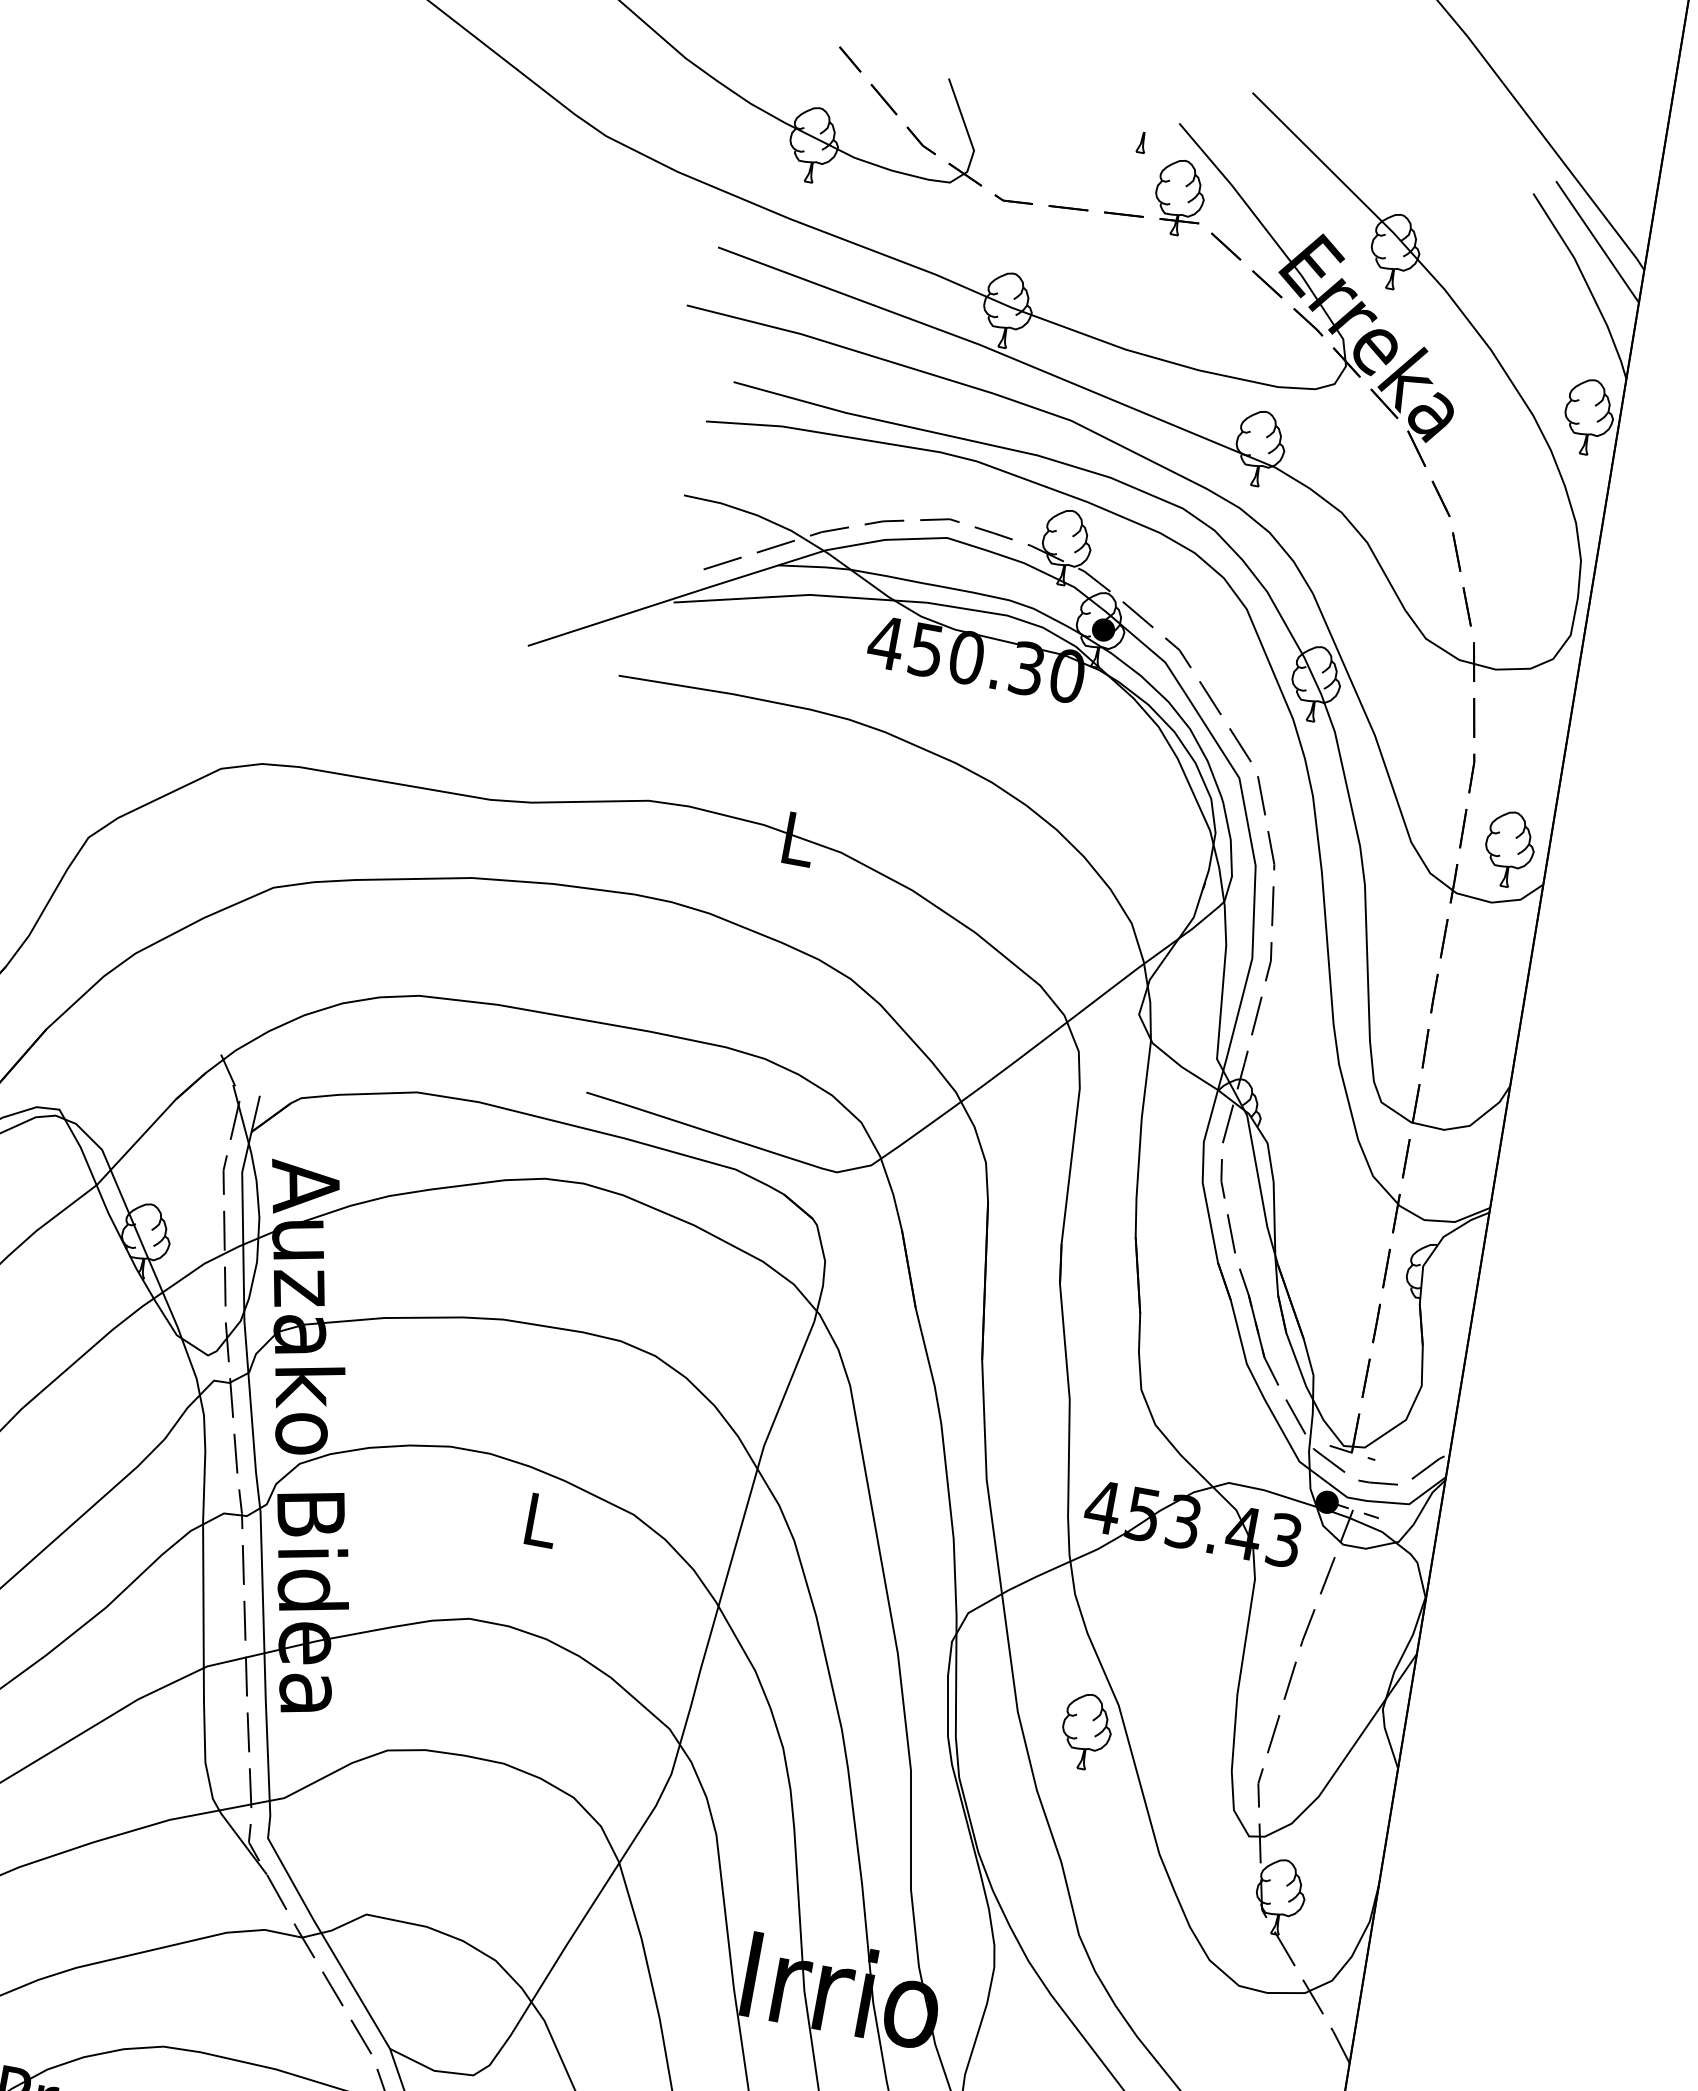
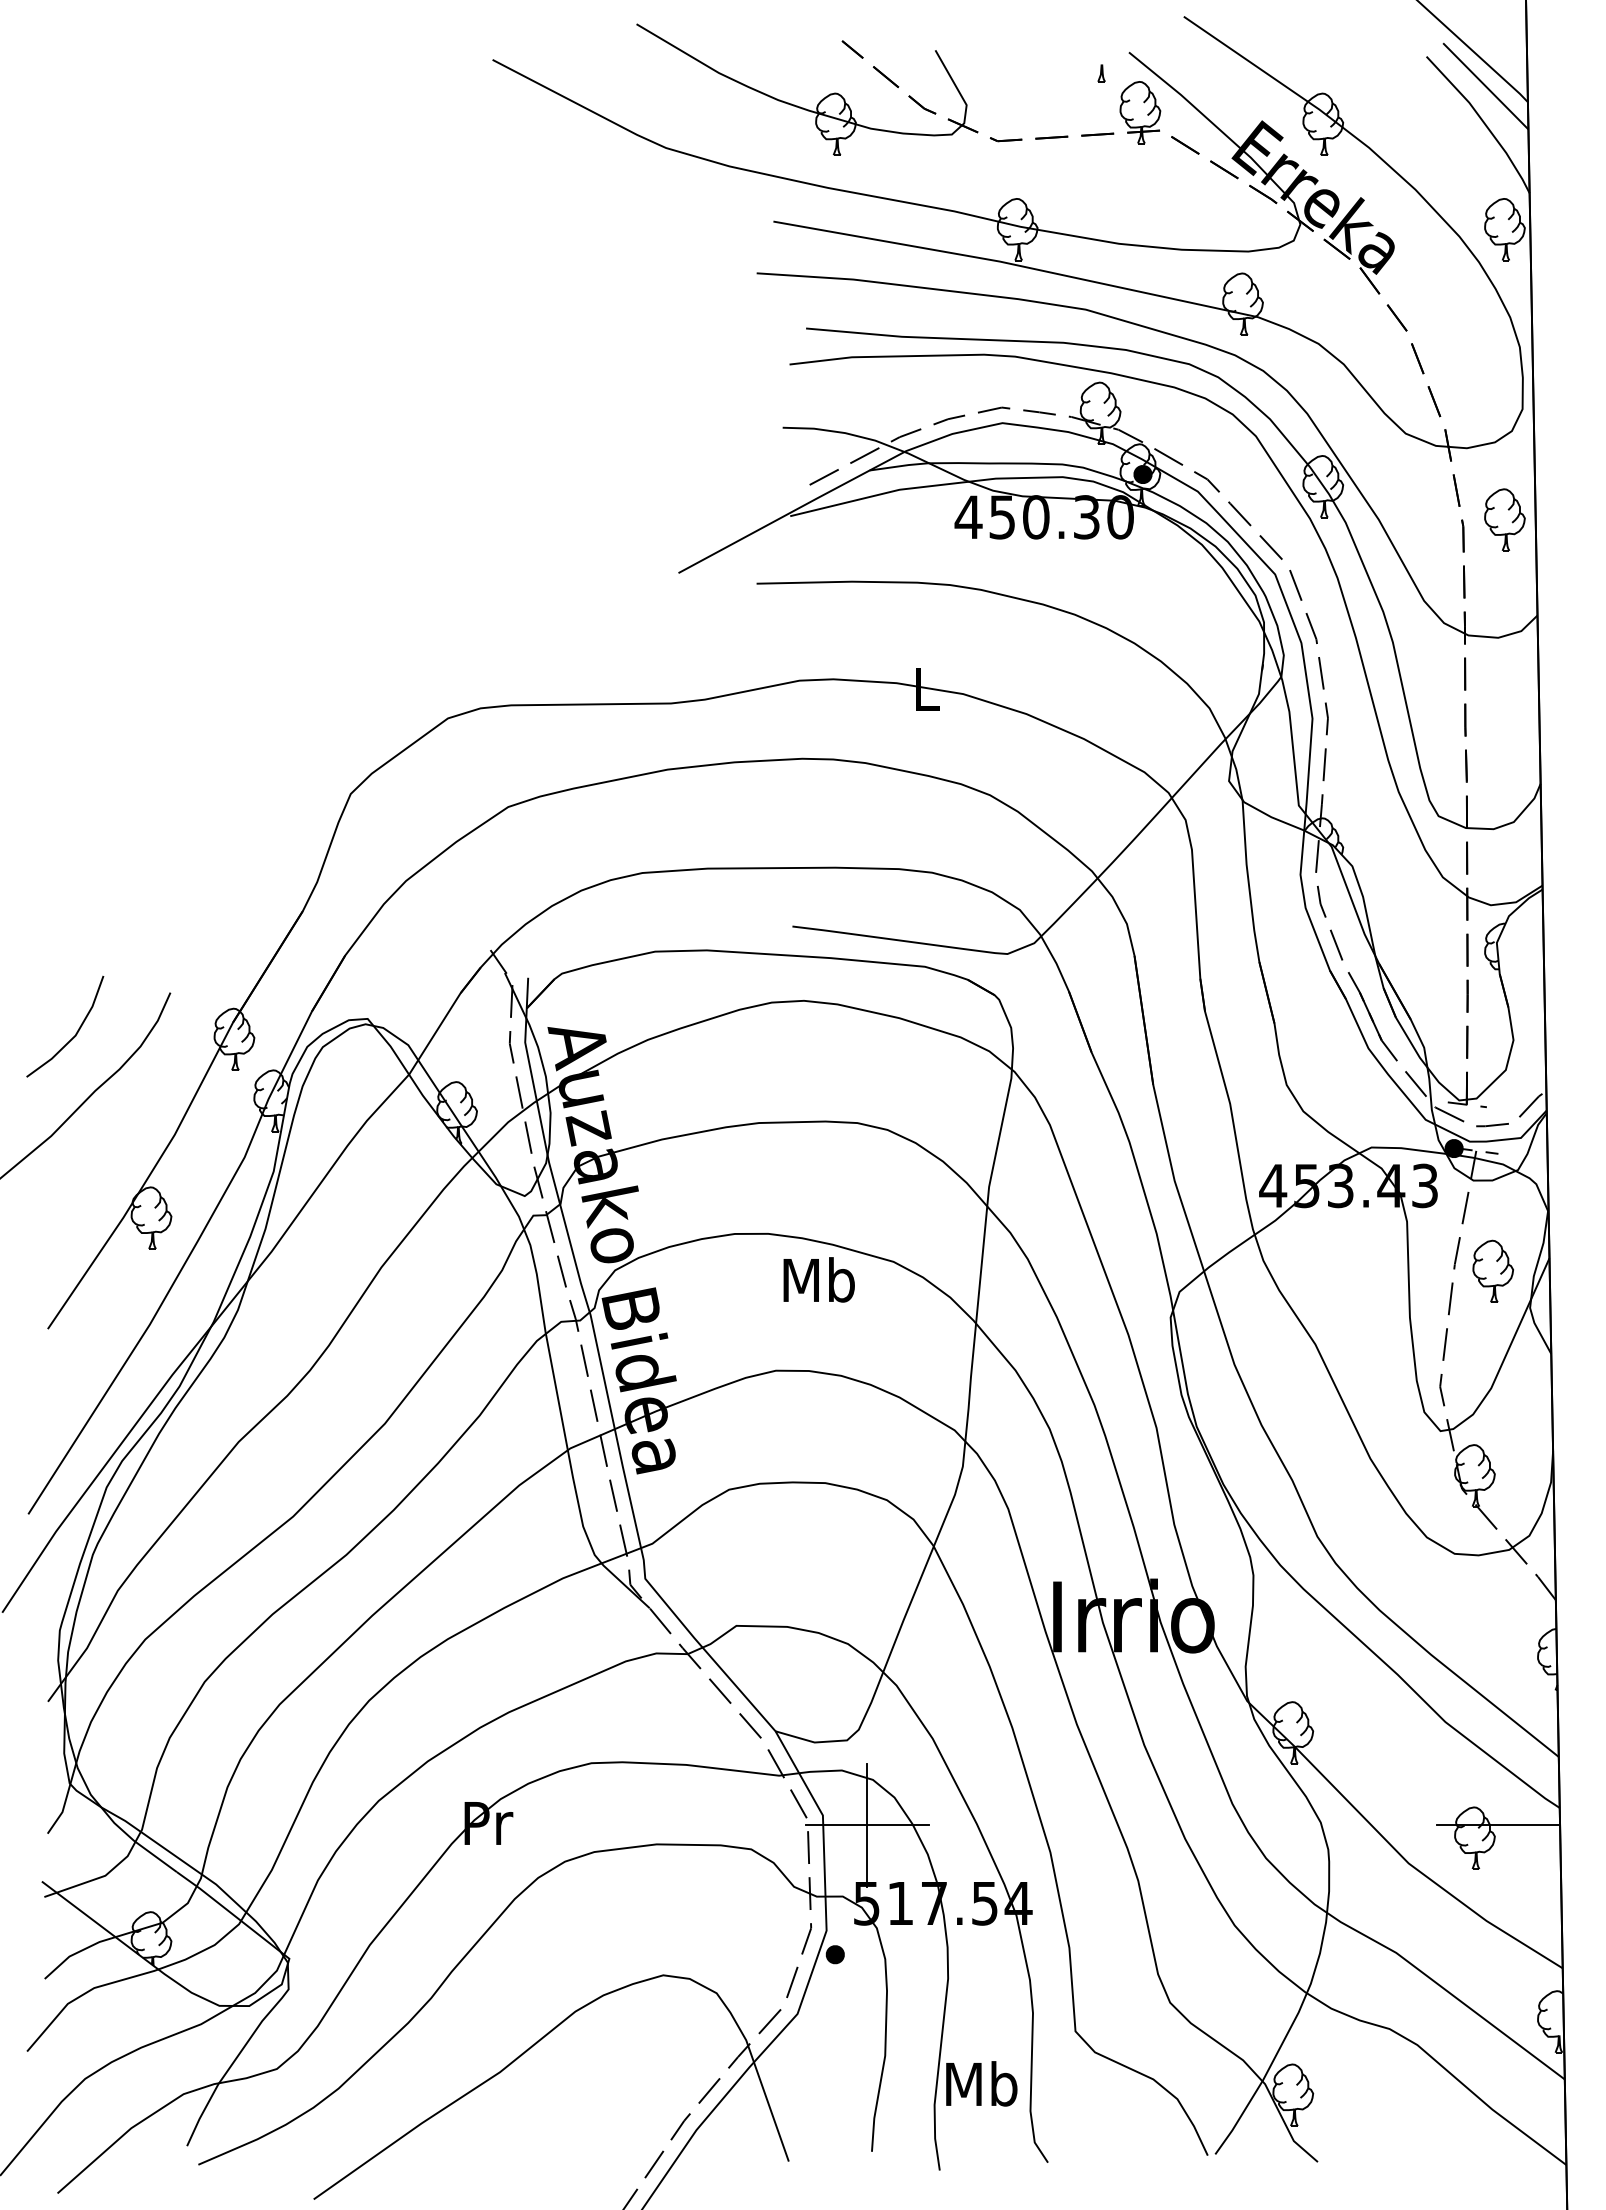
part: (1509, 848) -> (1504, 519), moved
text: (540, 1519) -> (818, 1279), L -> Mb
part: (1085, 1730) -> (1492, 1270), moved

